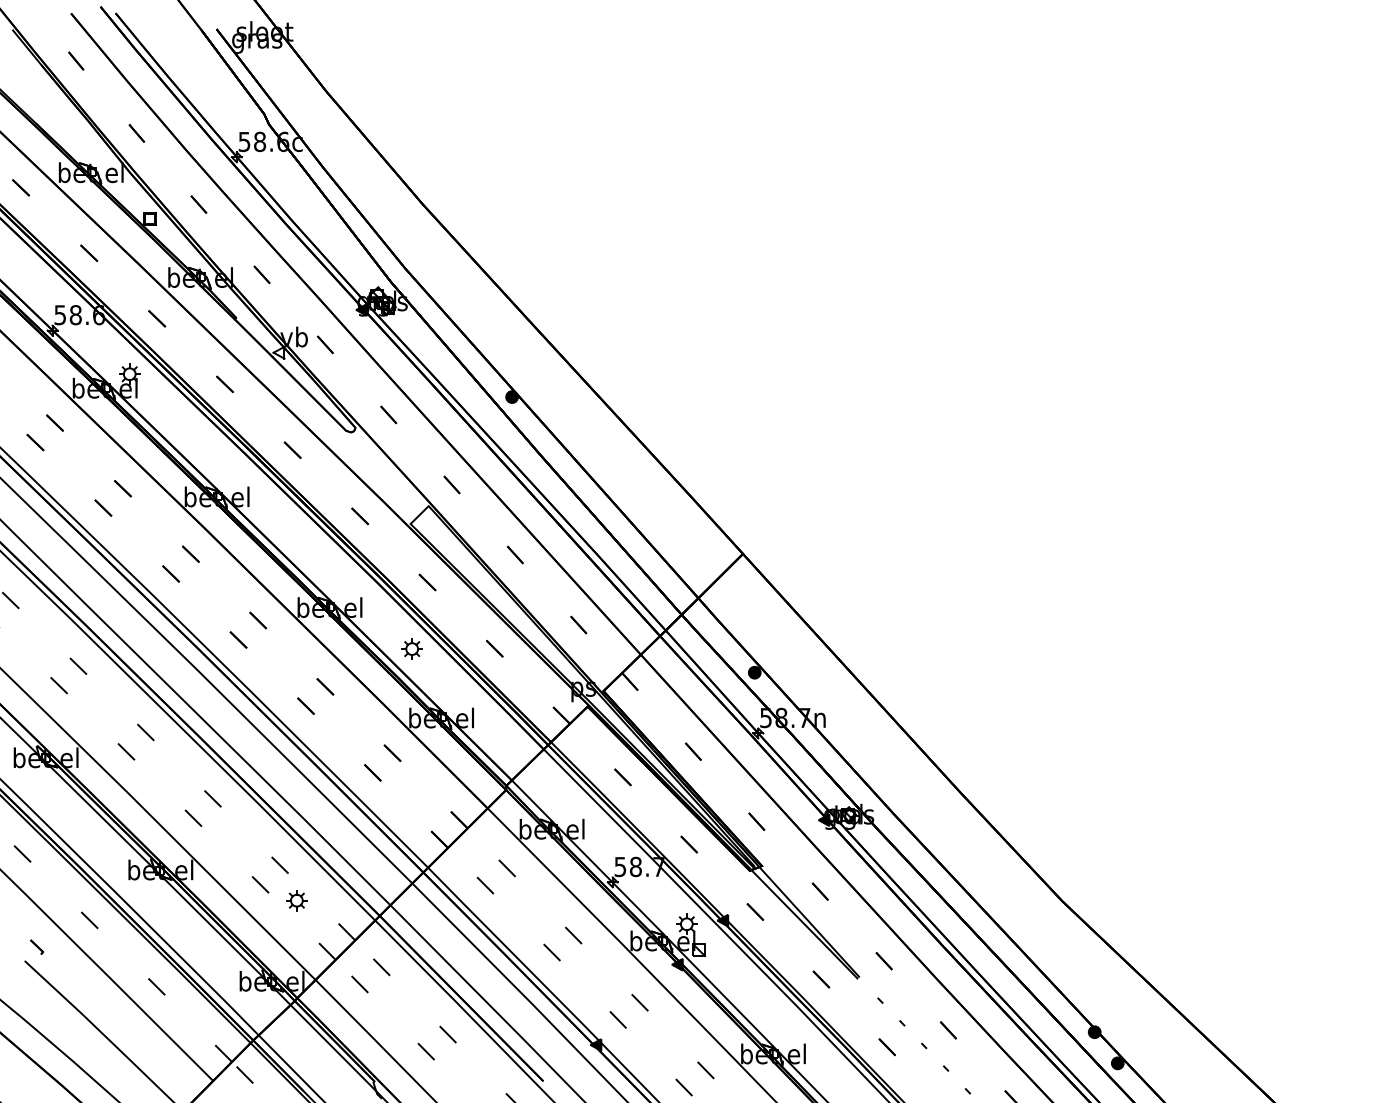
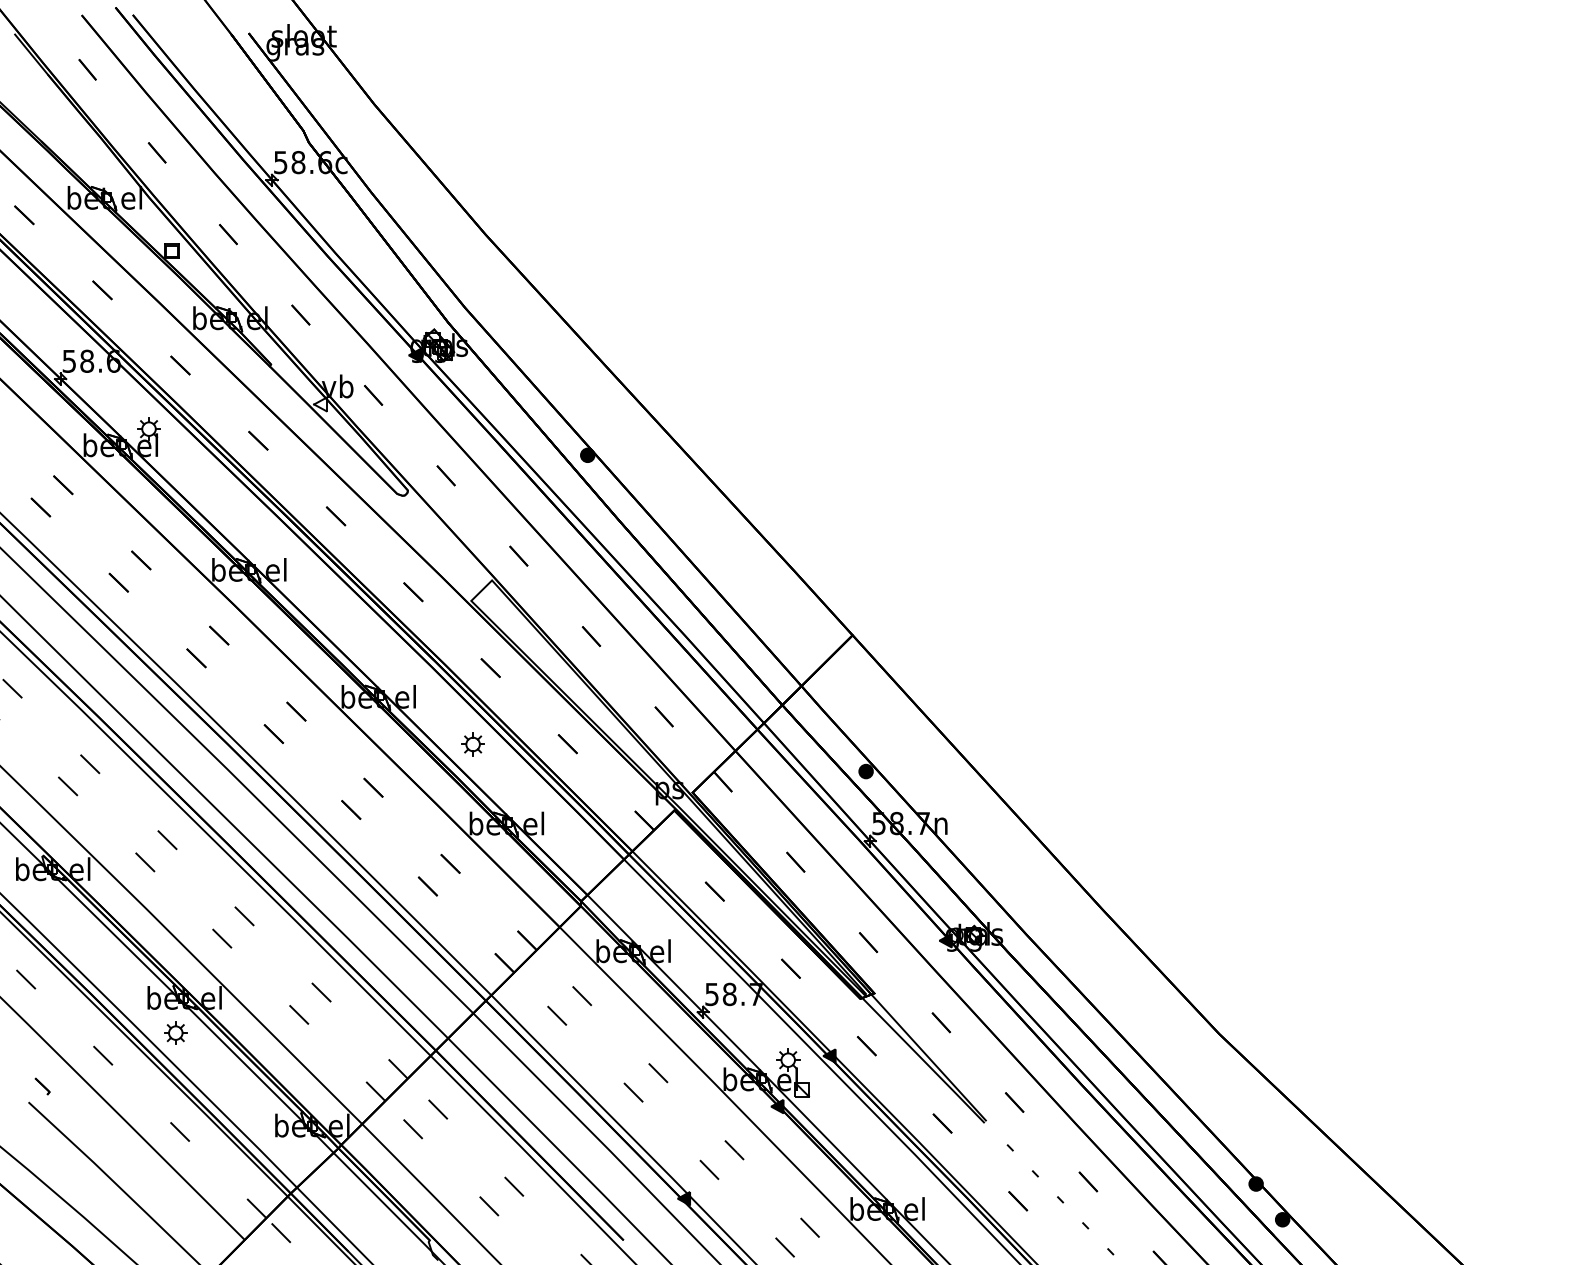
part: (296, 900) -> (175, 1032), moved

